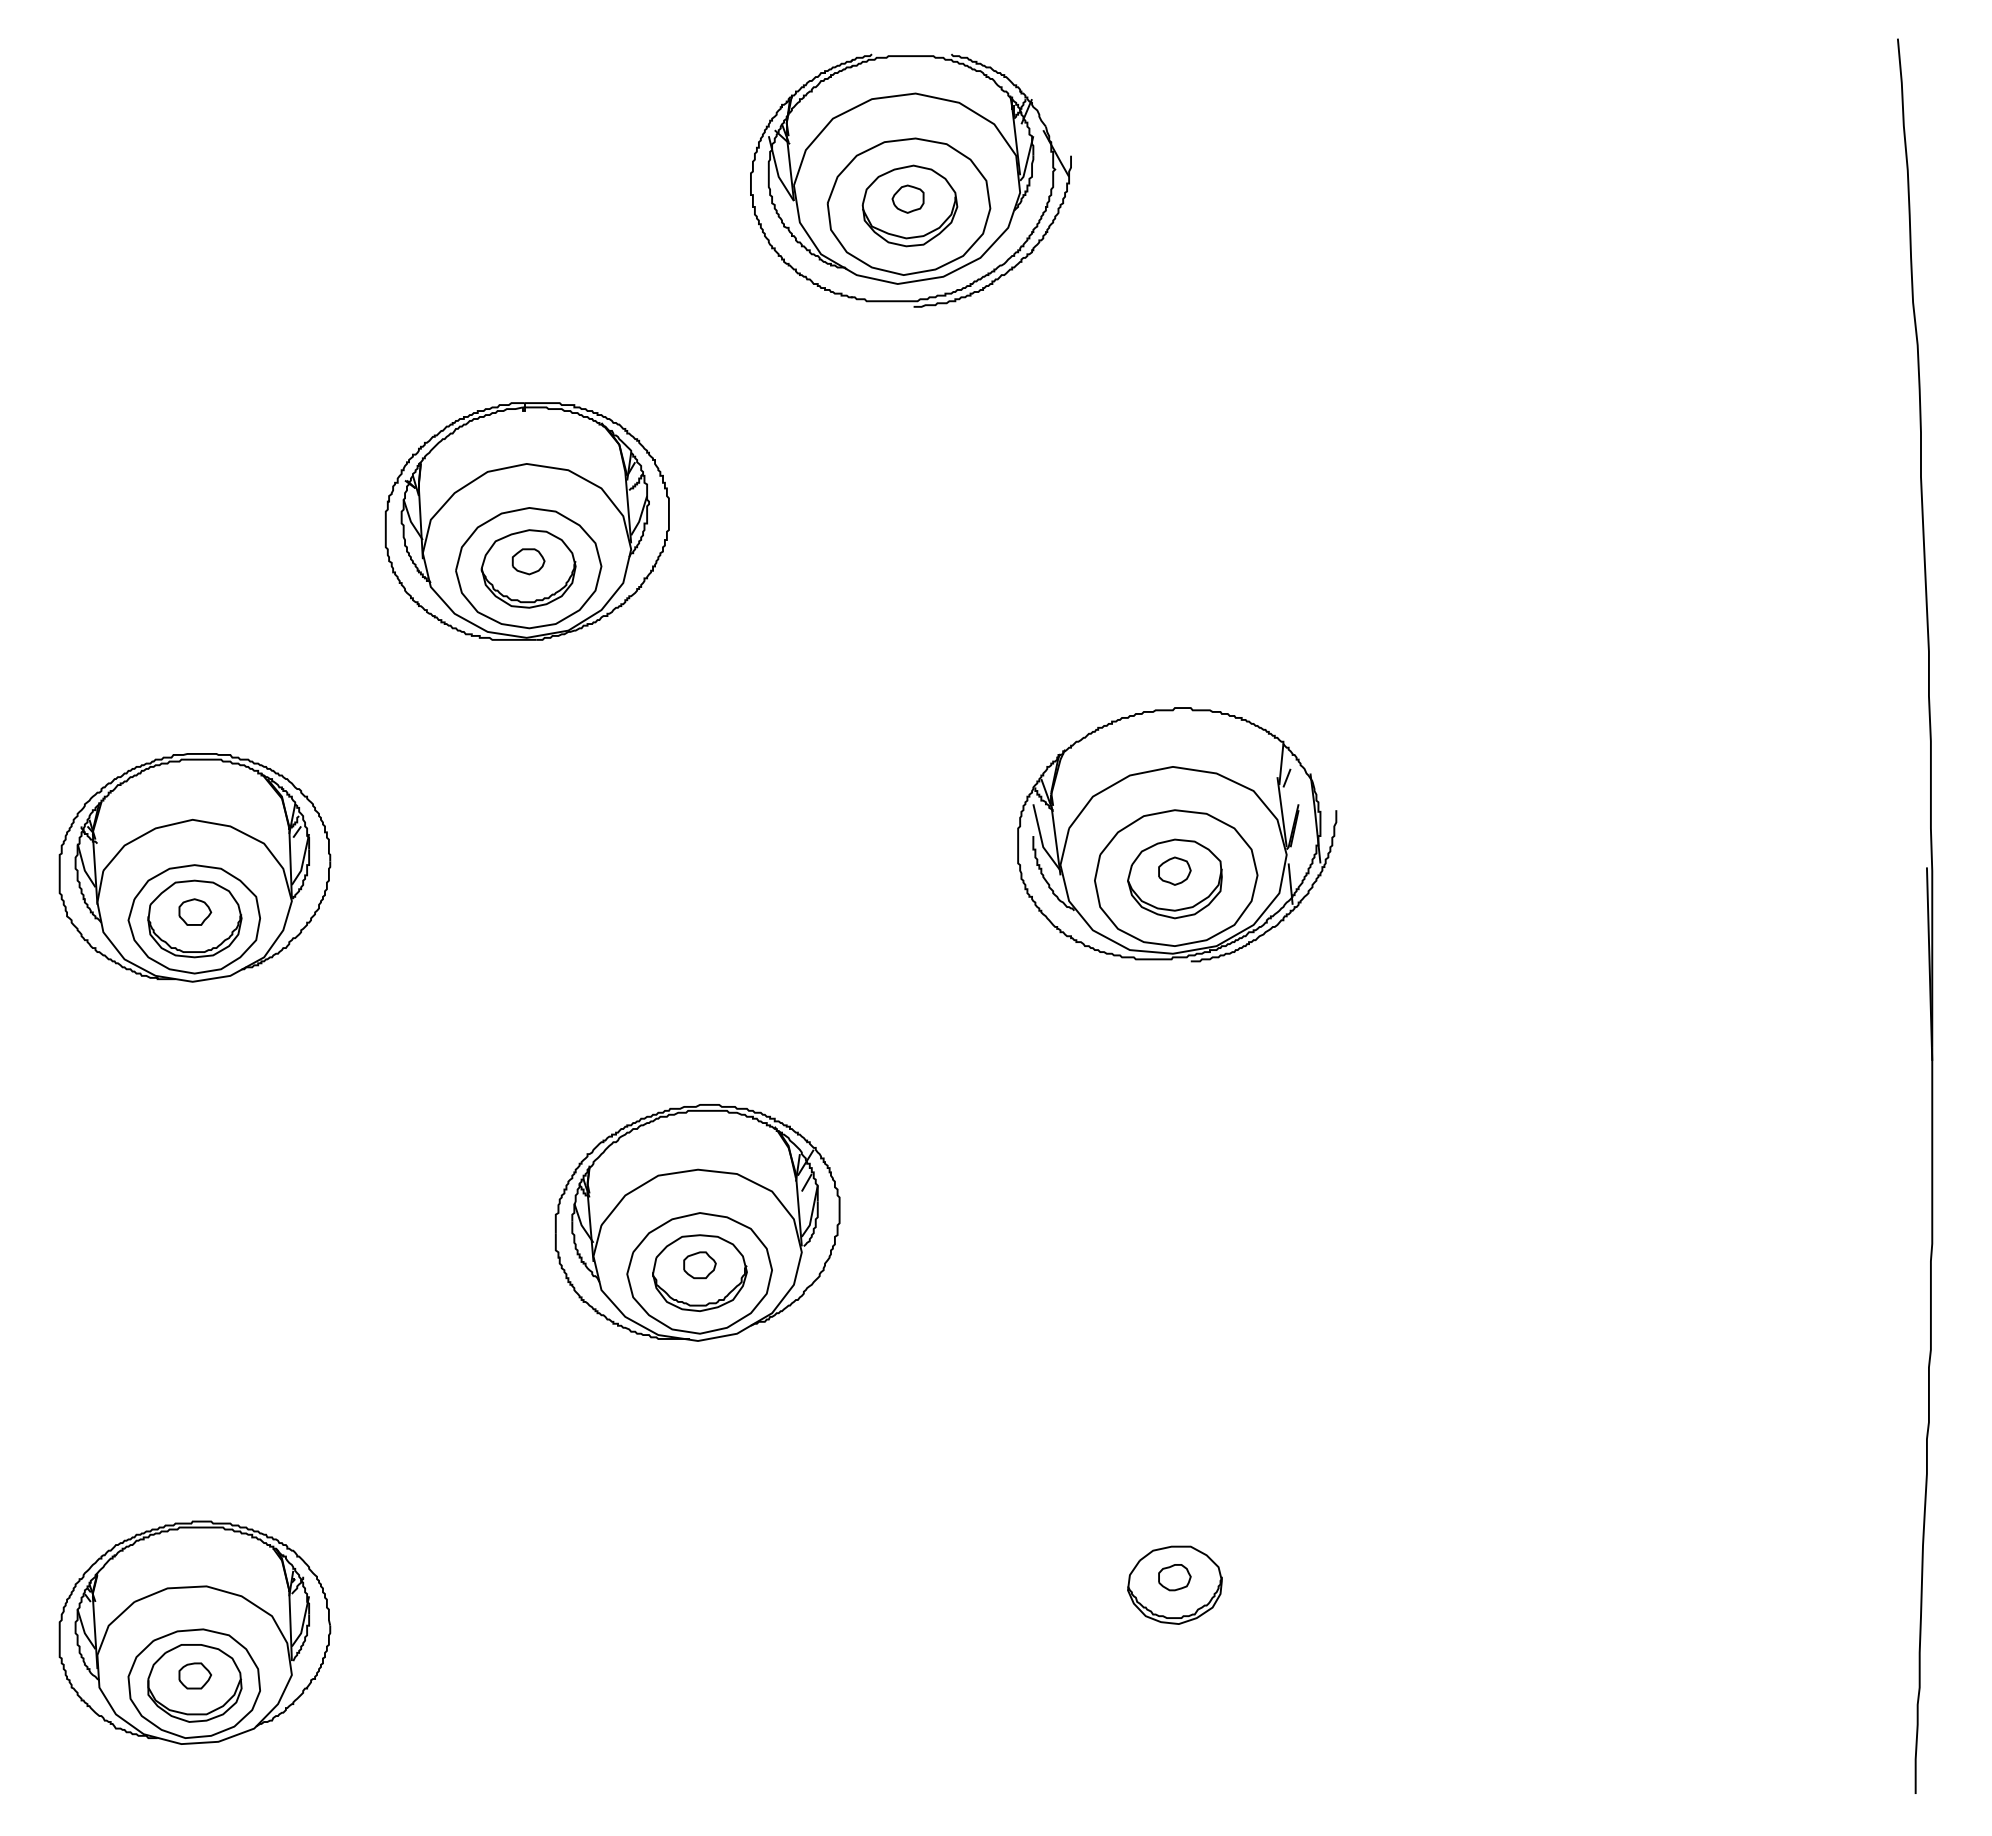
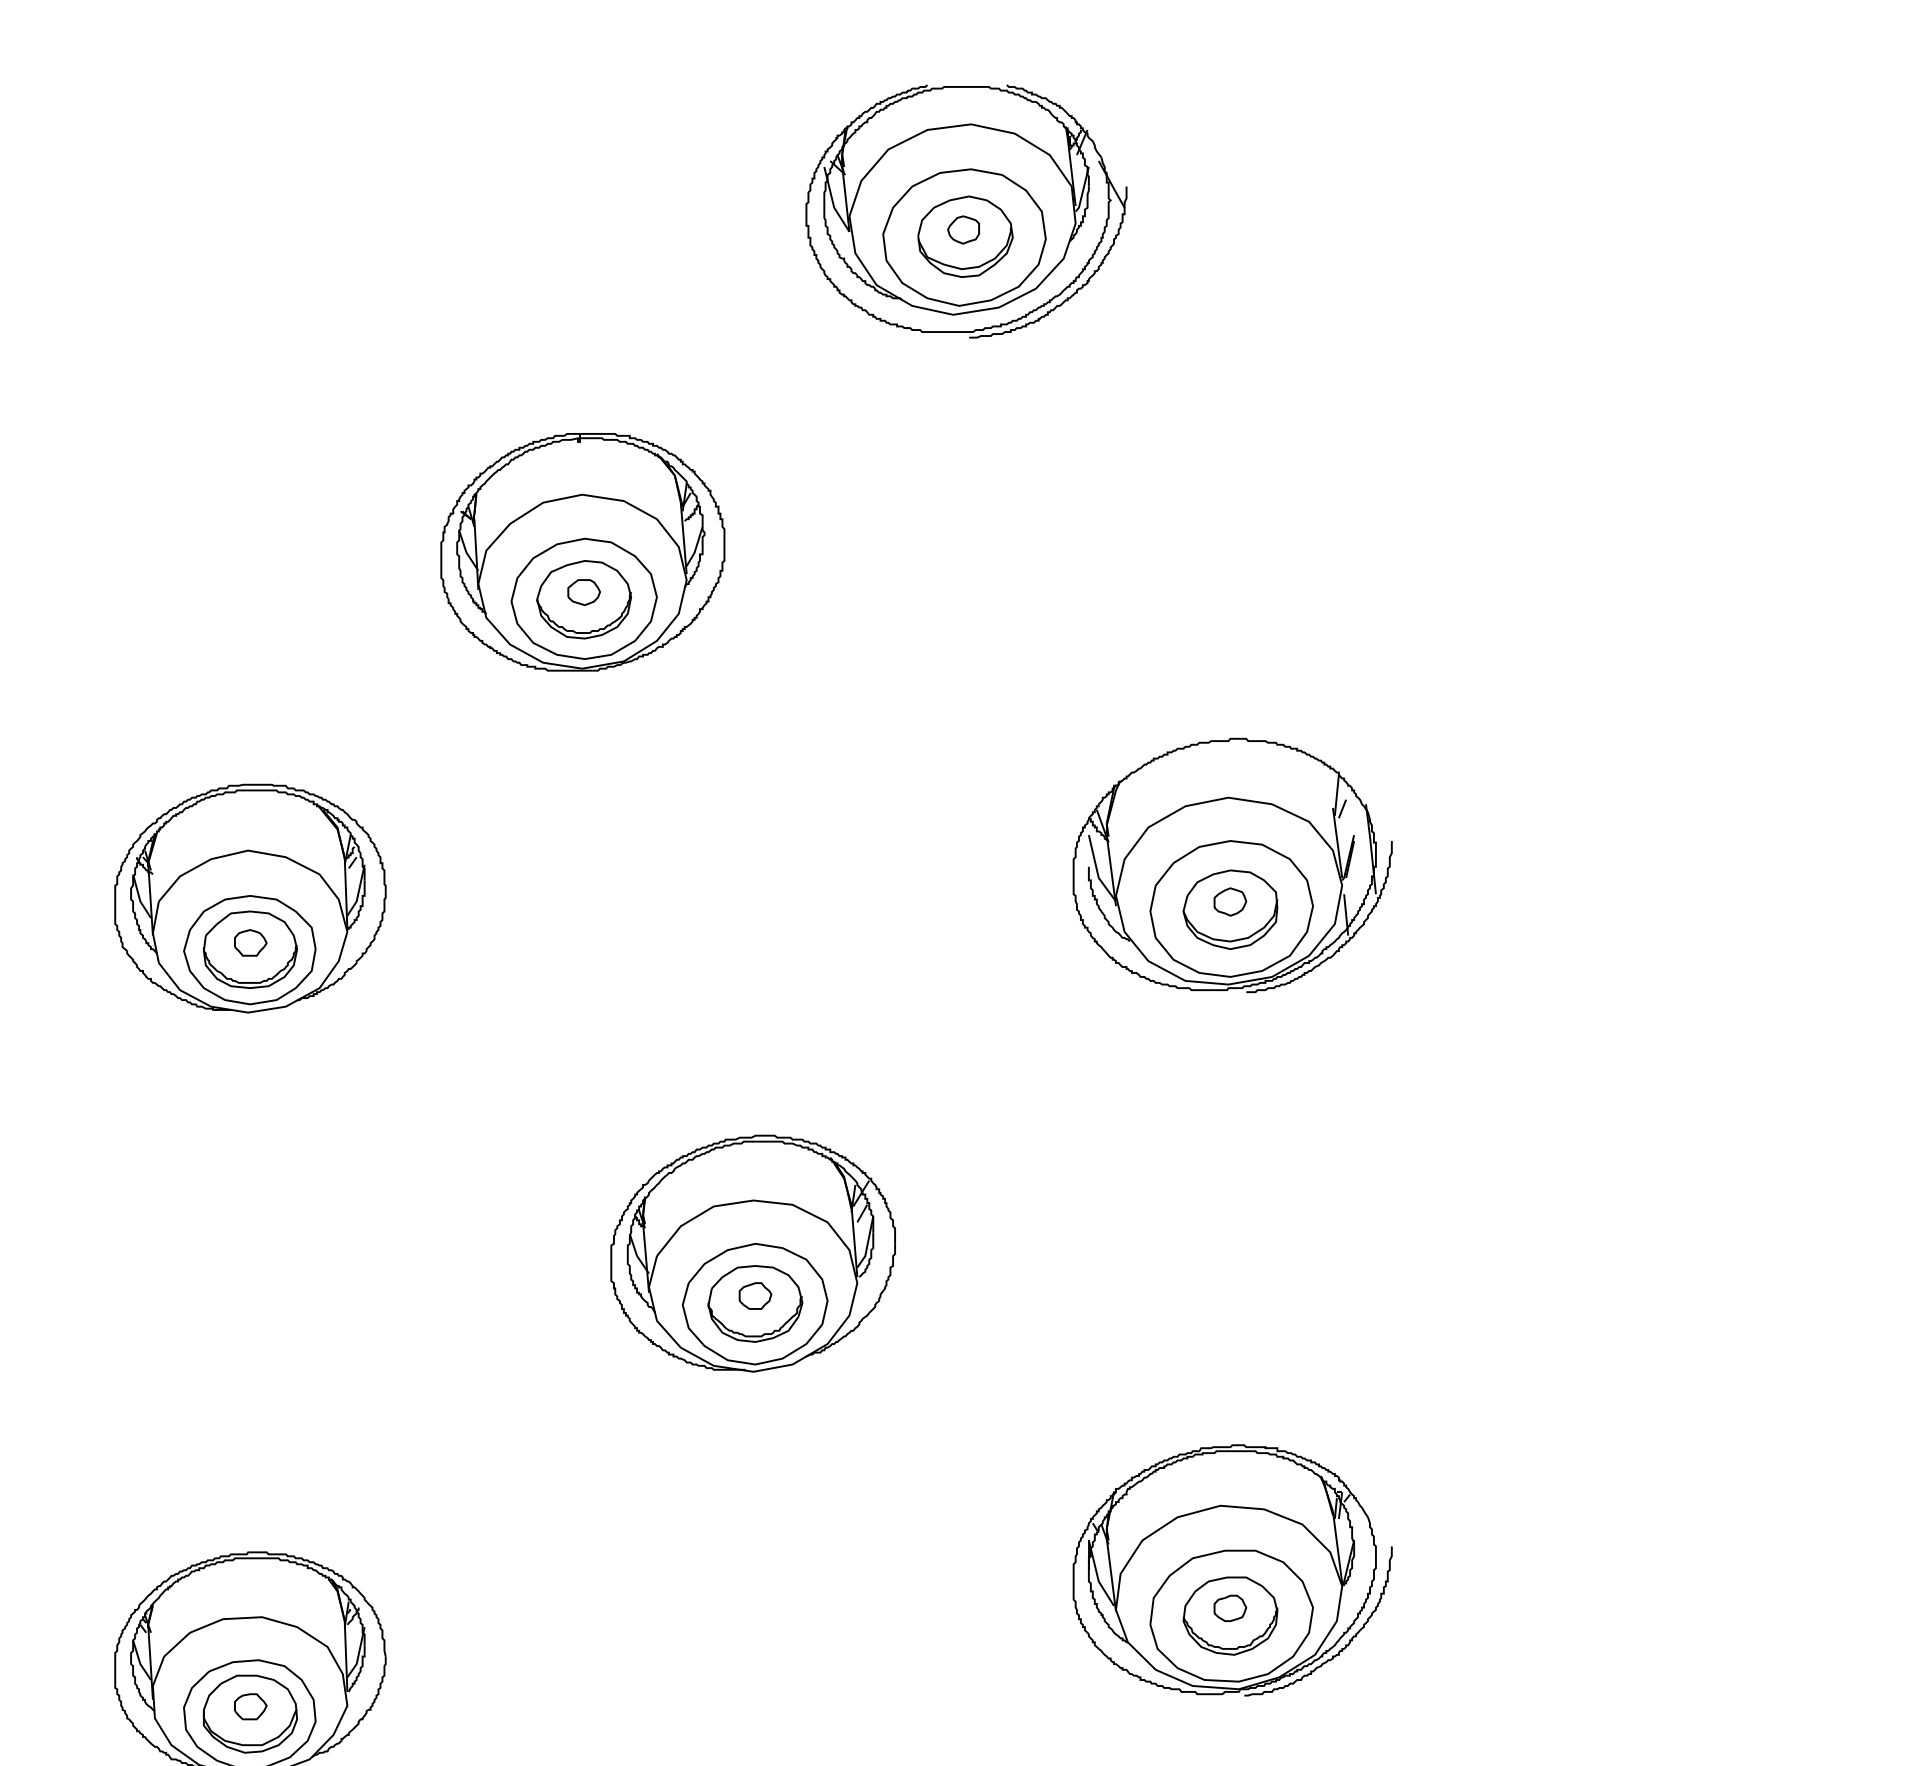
part: (1177, 1539) -> (1233, 1570), added

